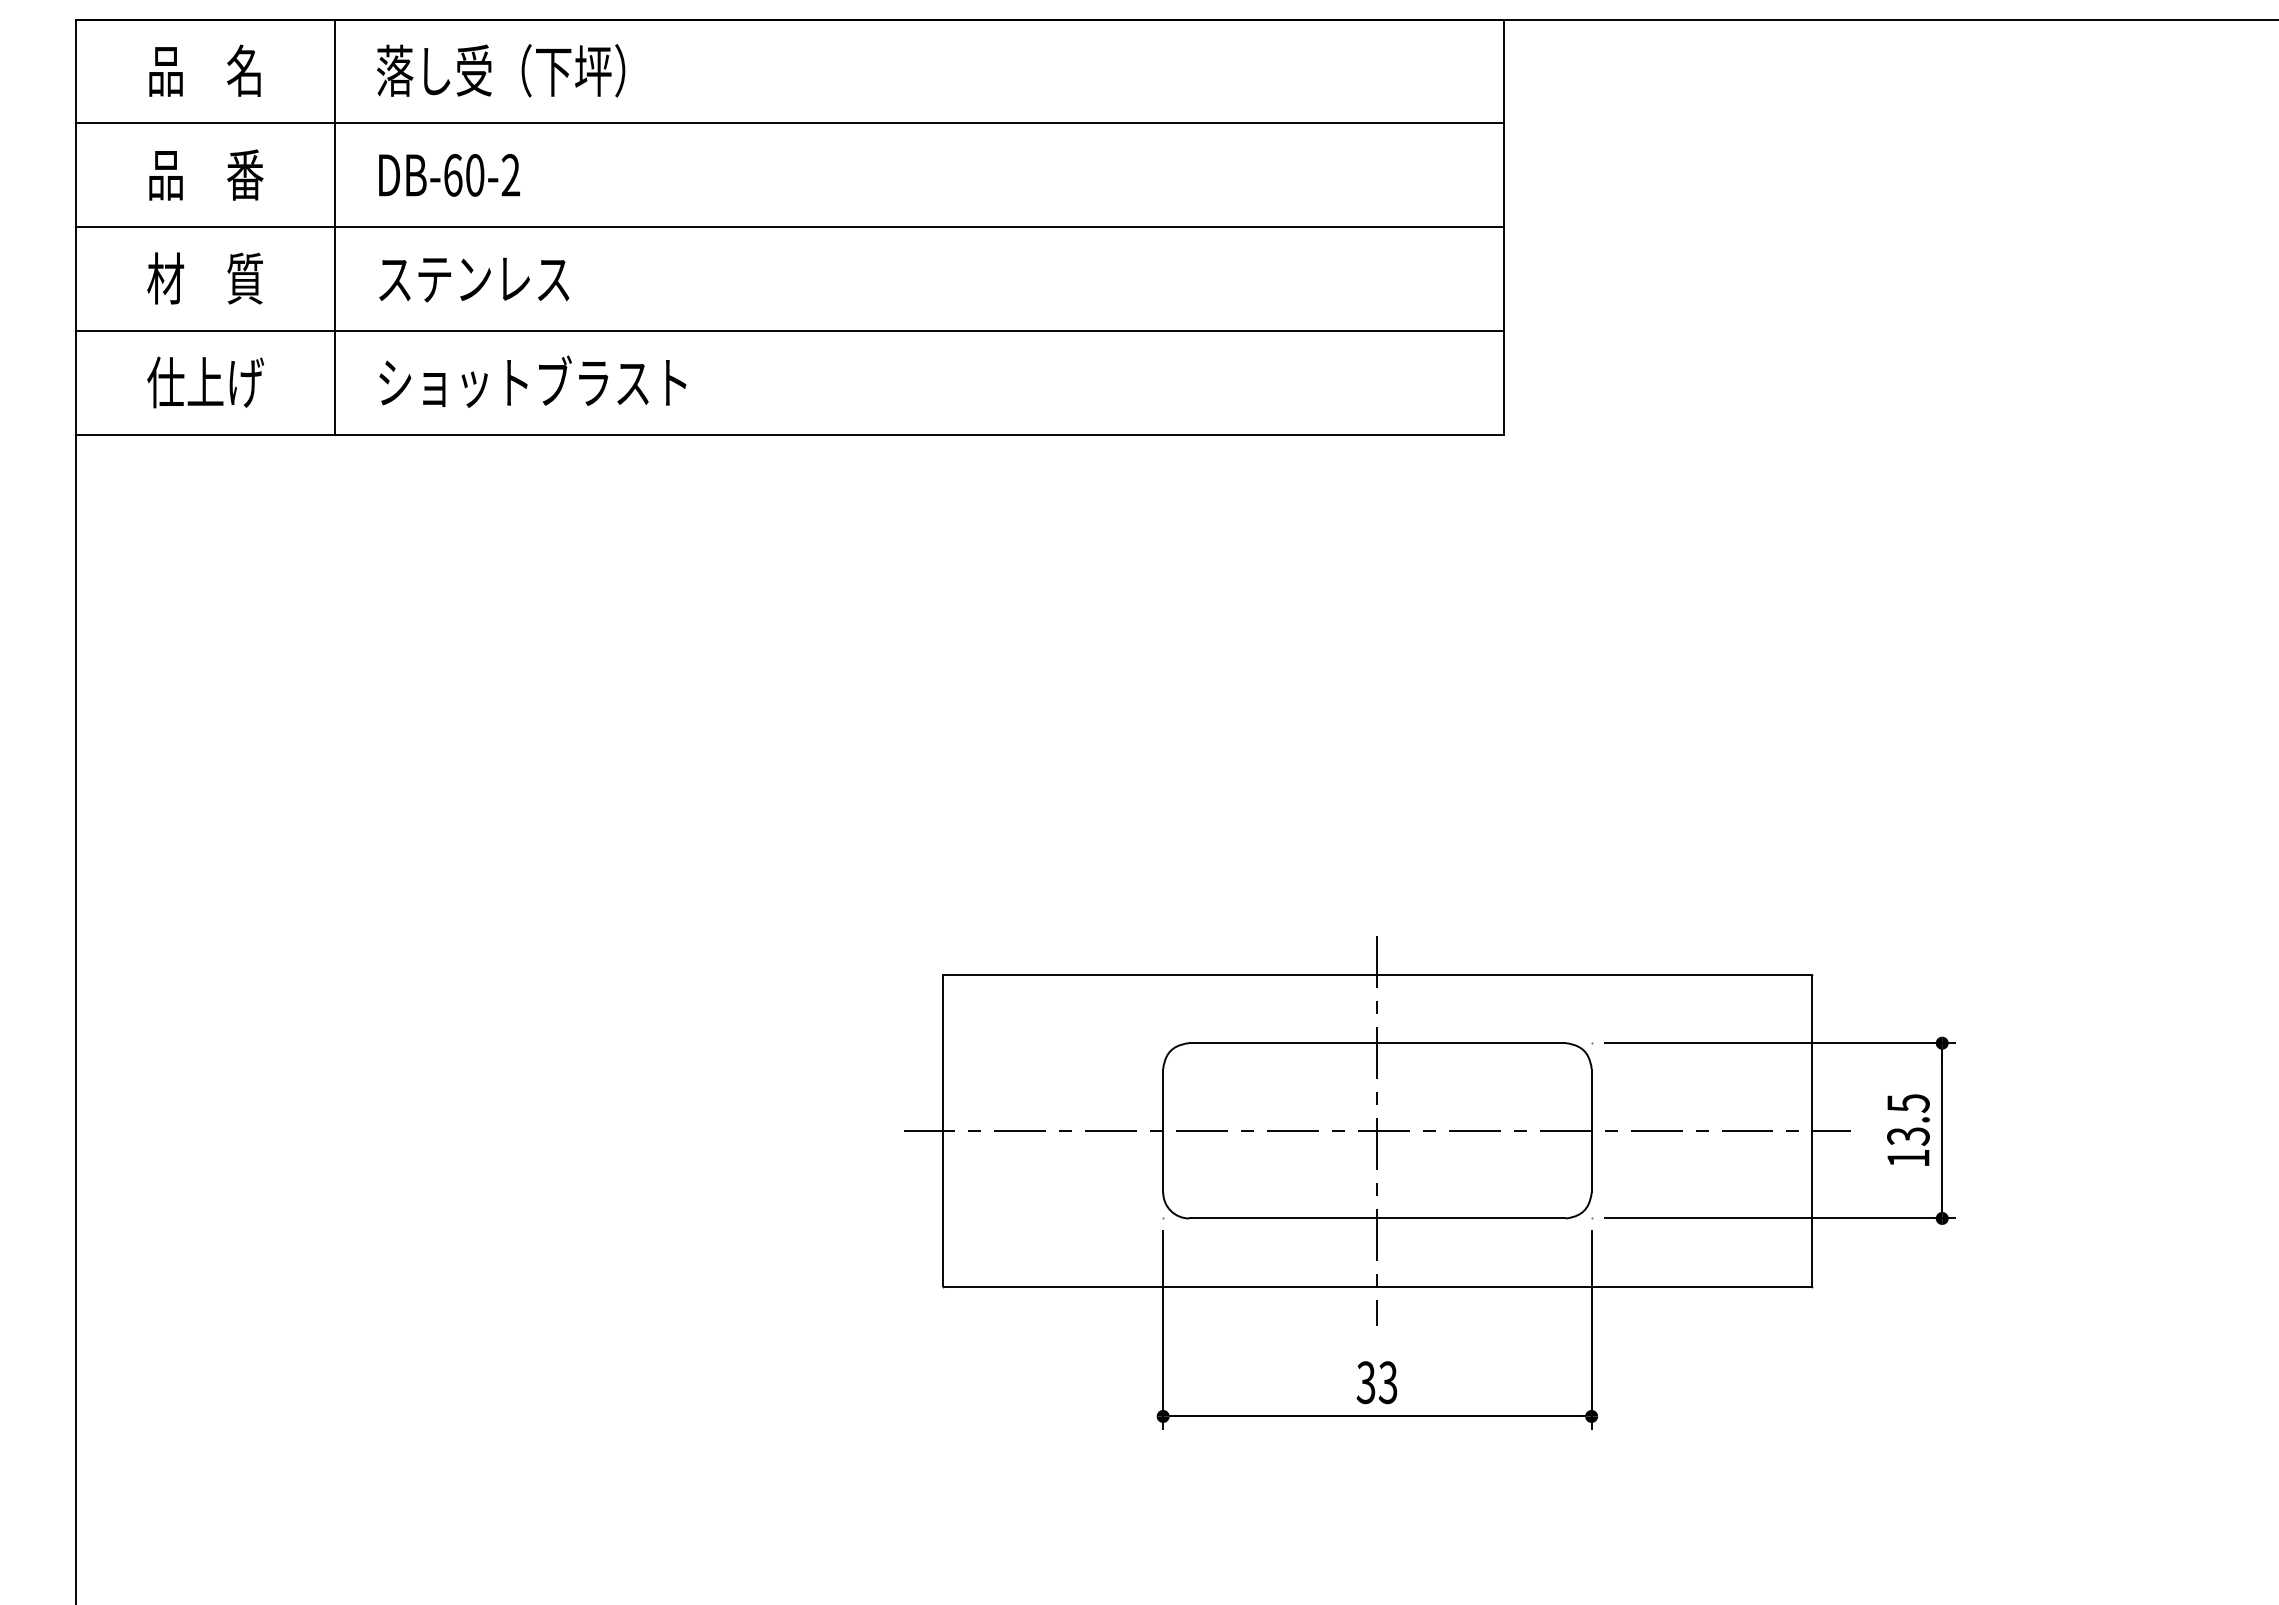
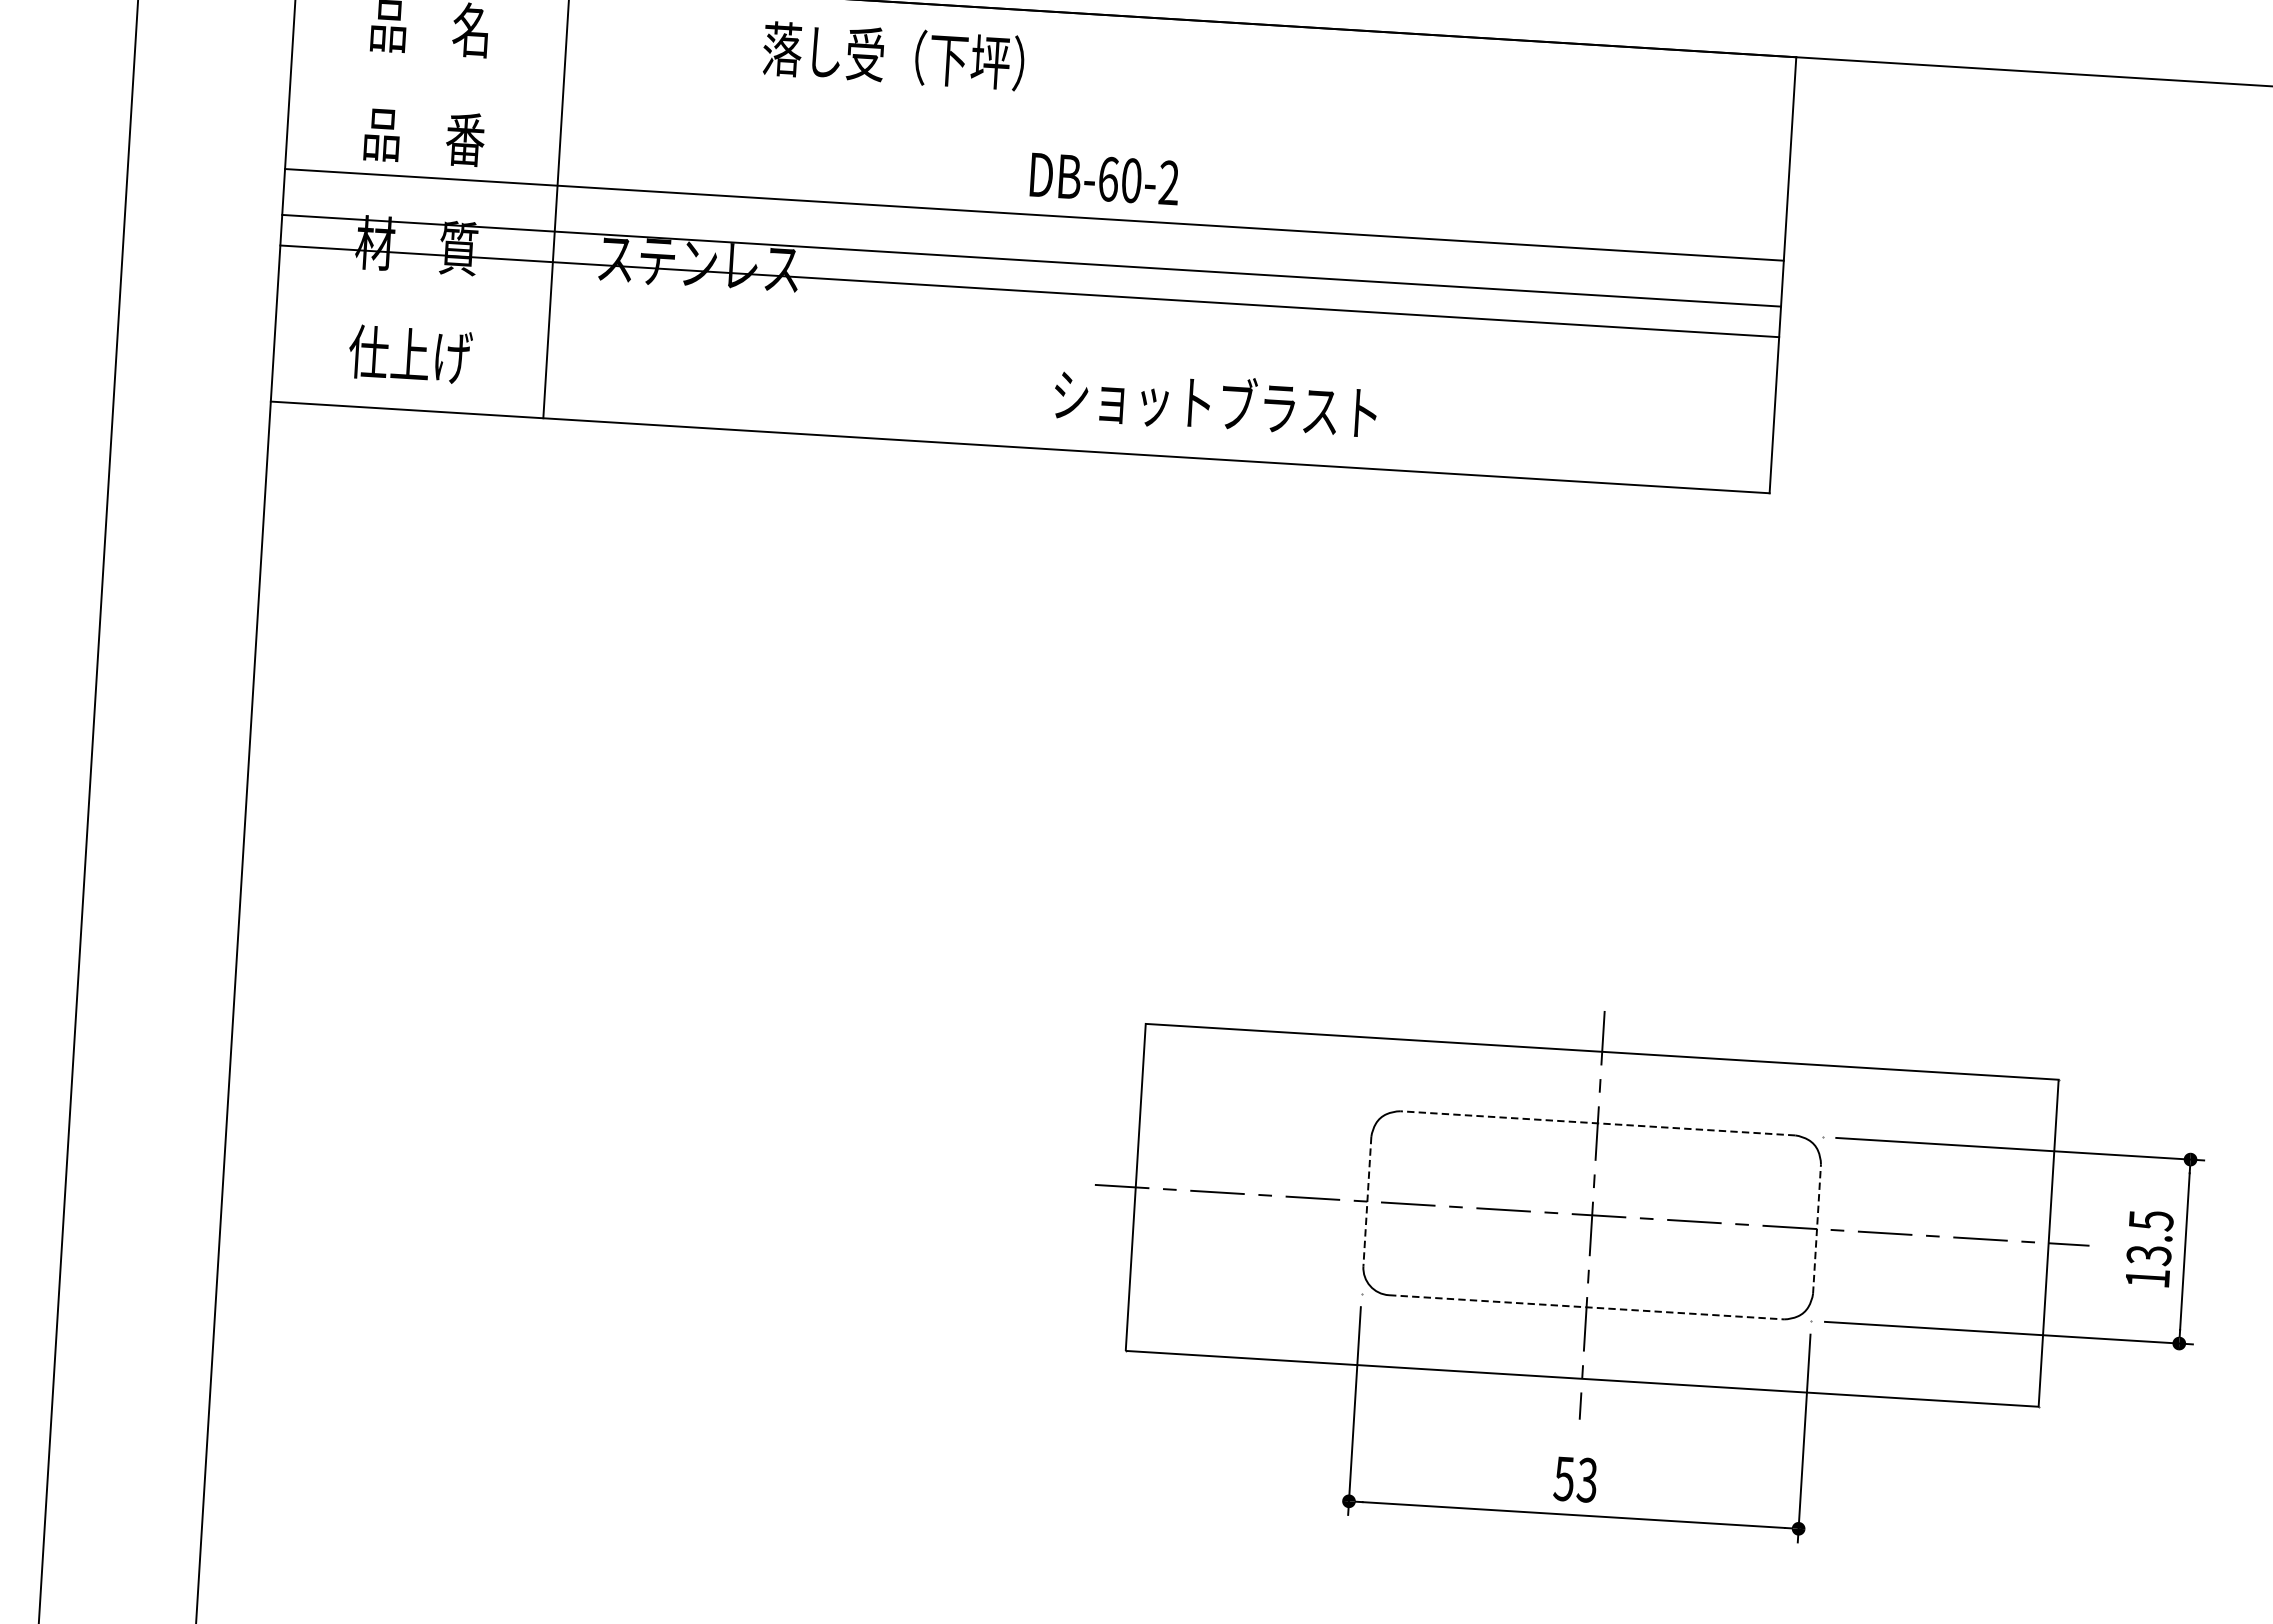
text: (501, 70) -> (894, 55), moved
line: (789, 123) -> (1034, 214), moved
text: (449, 175) -> (1104, 179), moved
line: (789, 227) -> (1029, 291), moved
line: (789, 331) -> (1031, 261), moved
text: (532, 381) -> (1215, 402), moved
line: (1376, 1043) -> (1596, 1123), solid -> dashed
line: (1163, 1130) -> (1367, 1201), solid -> dashed
line: (1591, 1130) -> (1816, 1228), solid -> dashed
line: (1377, 1218) -> (1586, 1307), solid -> dashed
text: (1366, 1382) -> (1564, 1478), 33 -> 53

